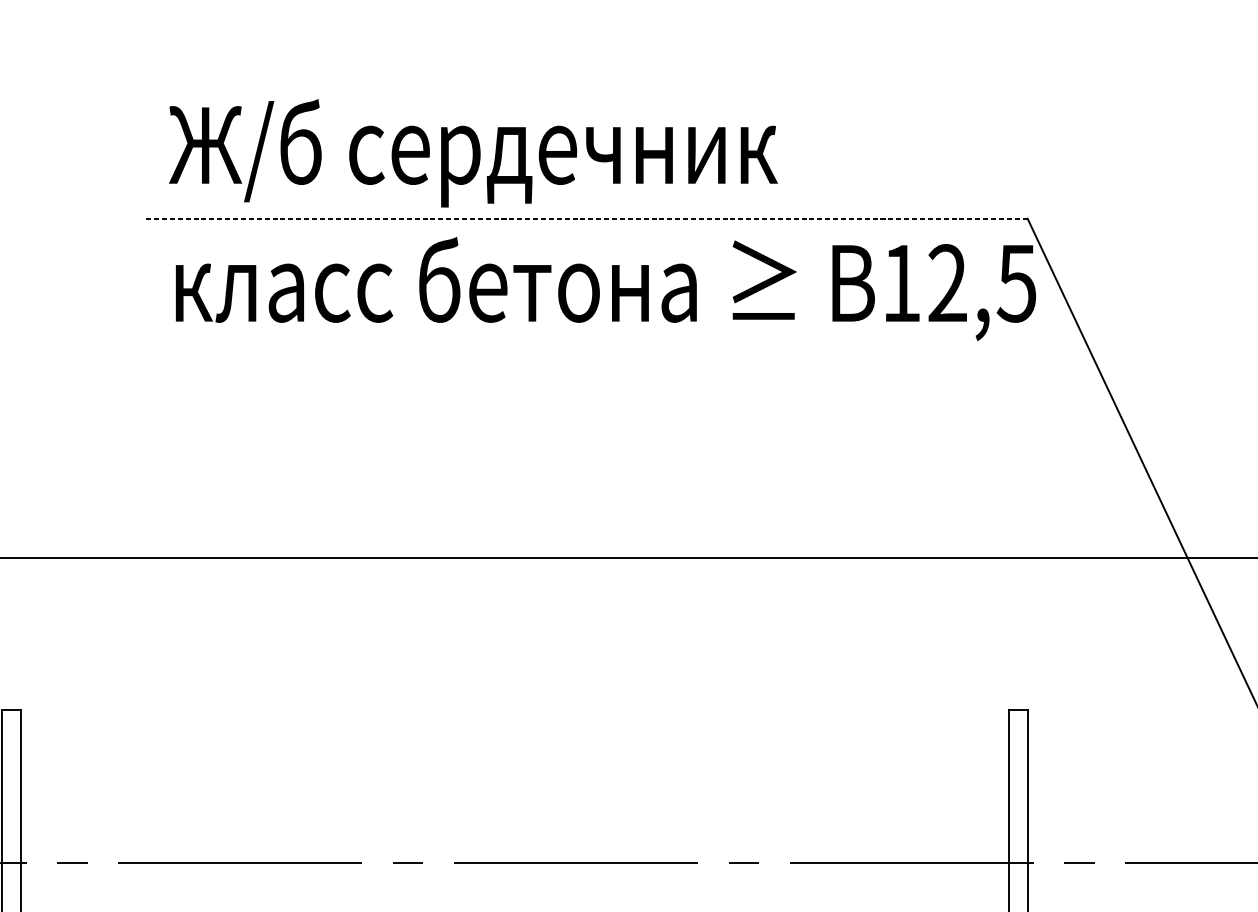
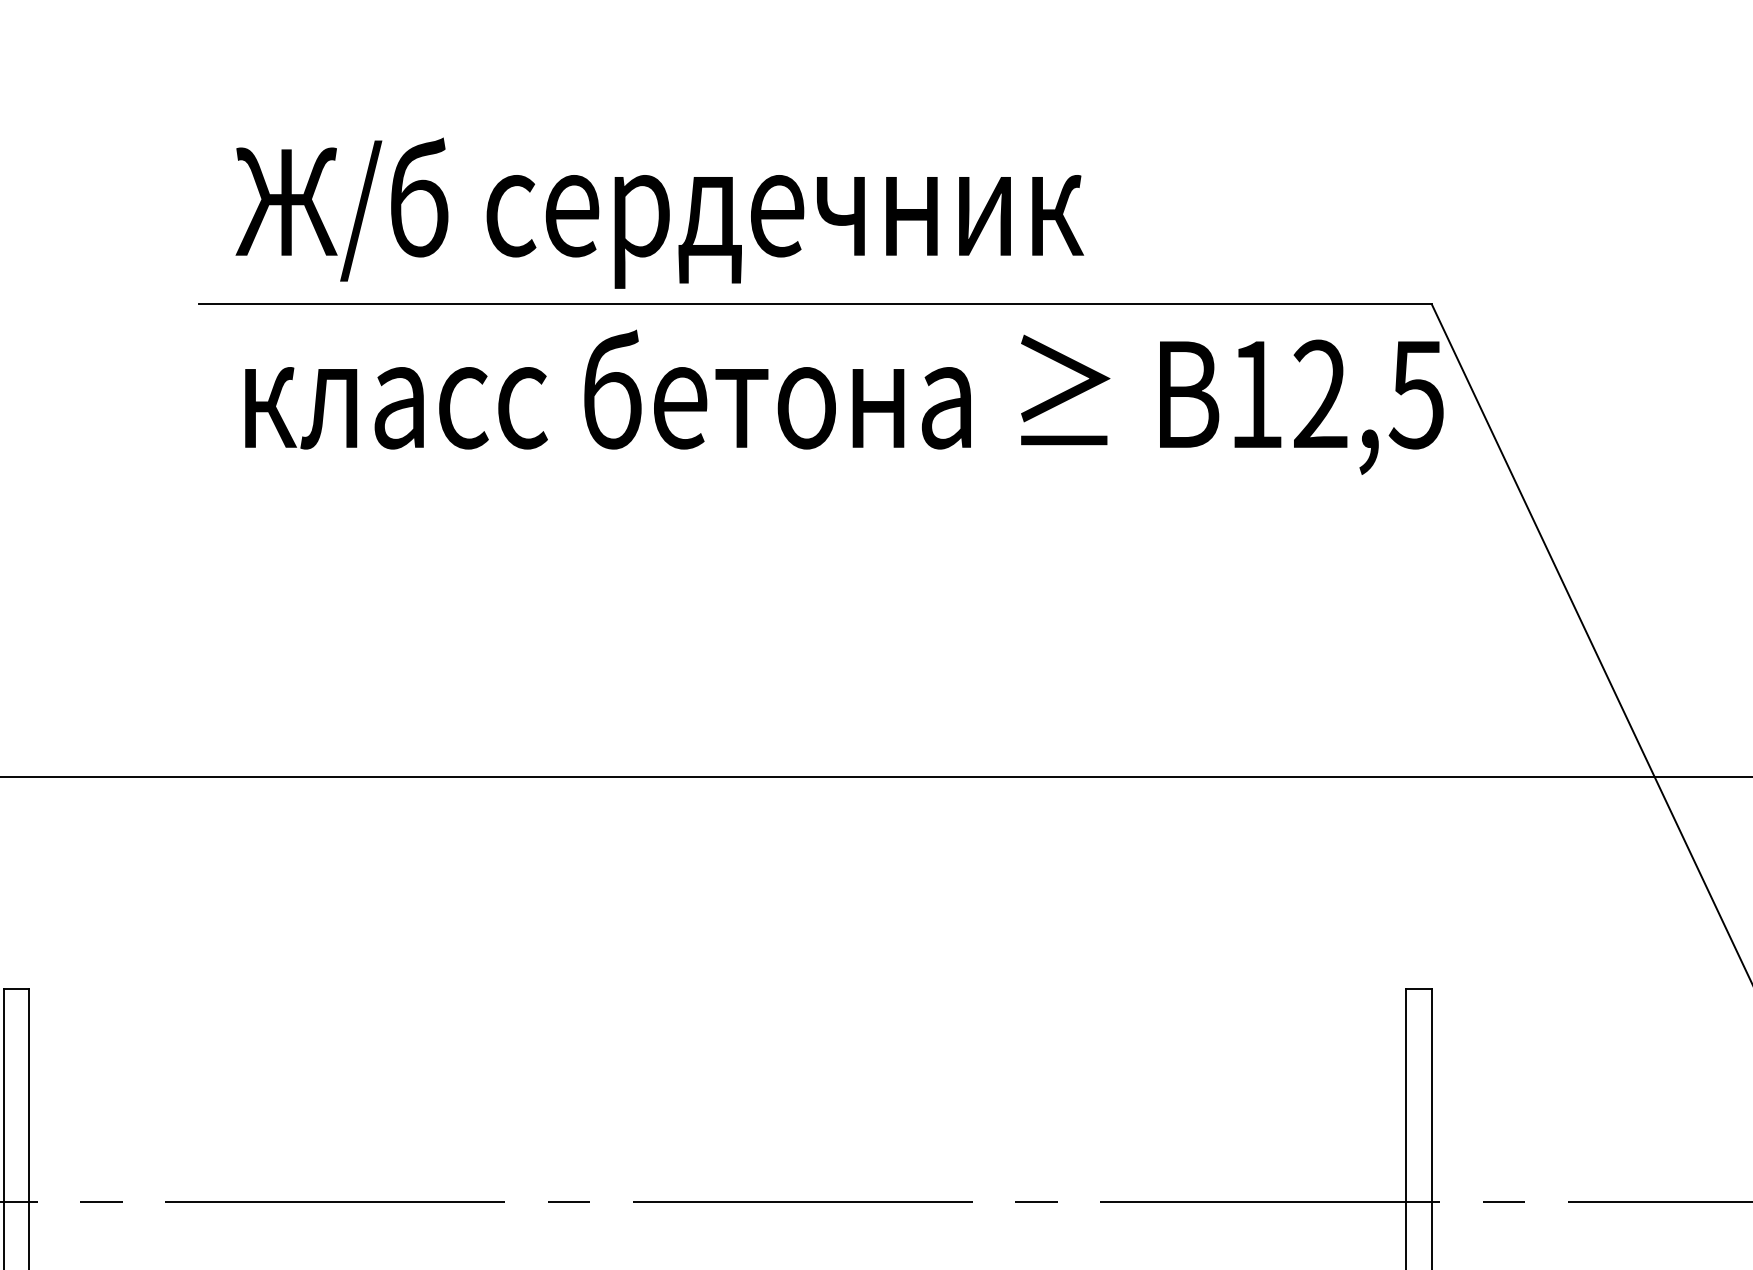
line: (585, 218) -> (815, 304), dashed -> solid

